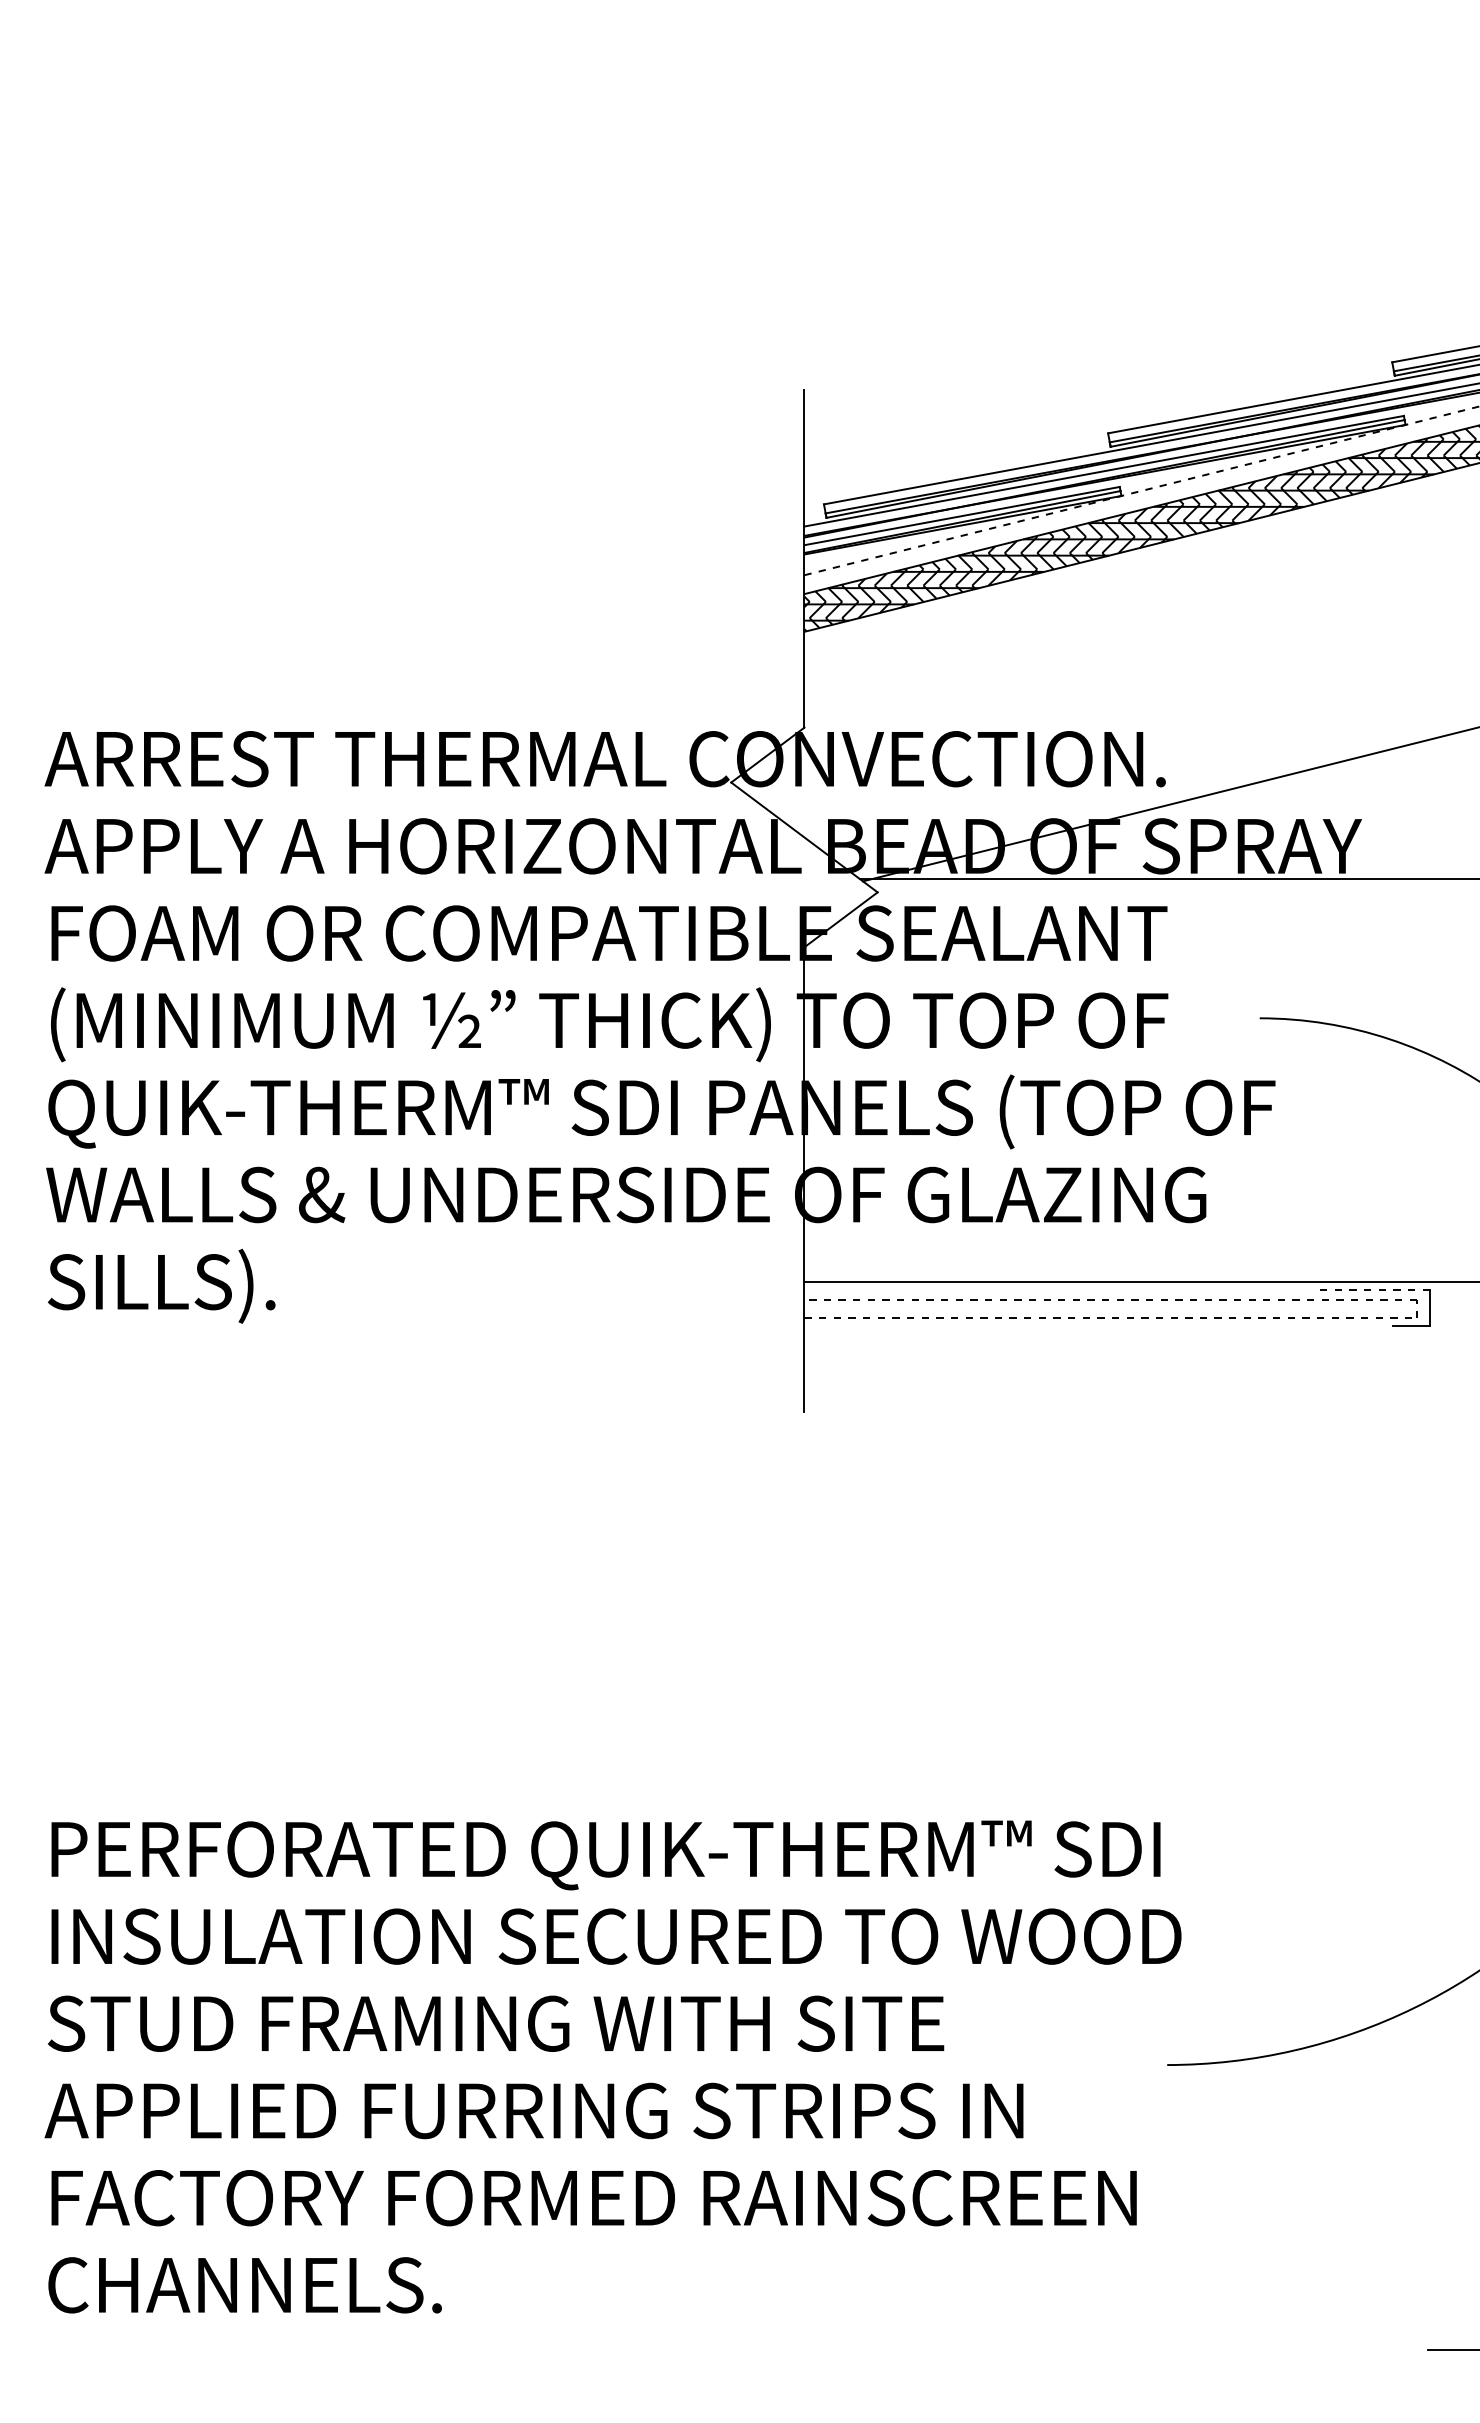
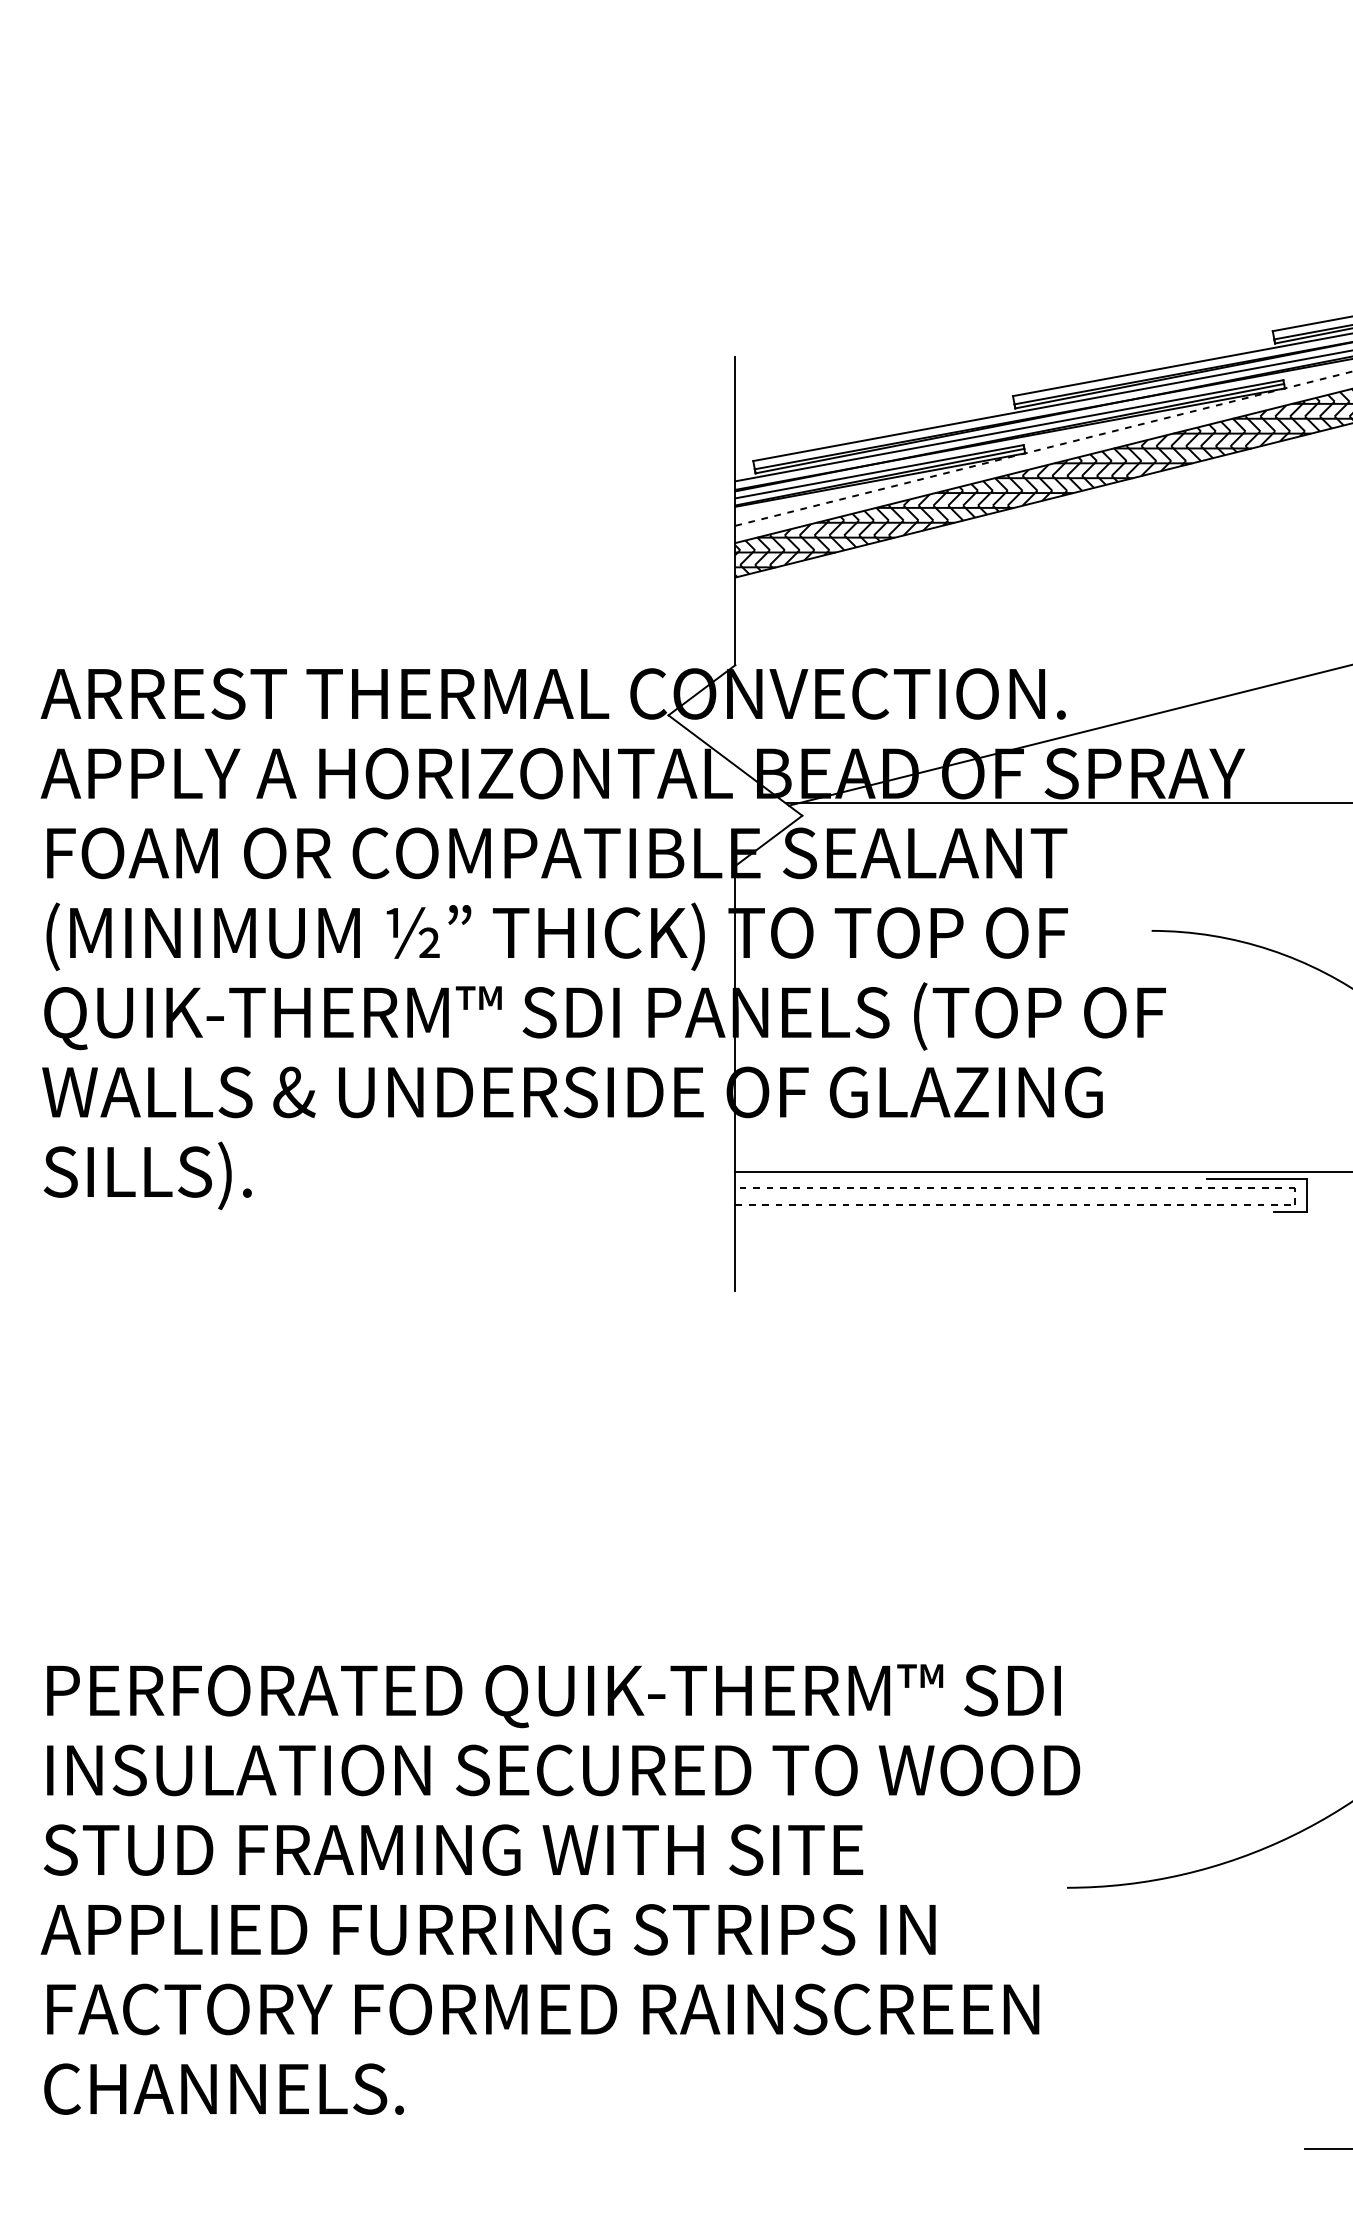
line: (1374, 1289) -> (1256, 1178), dashed -> solid

